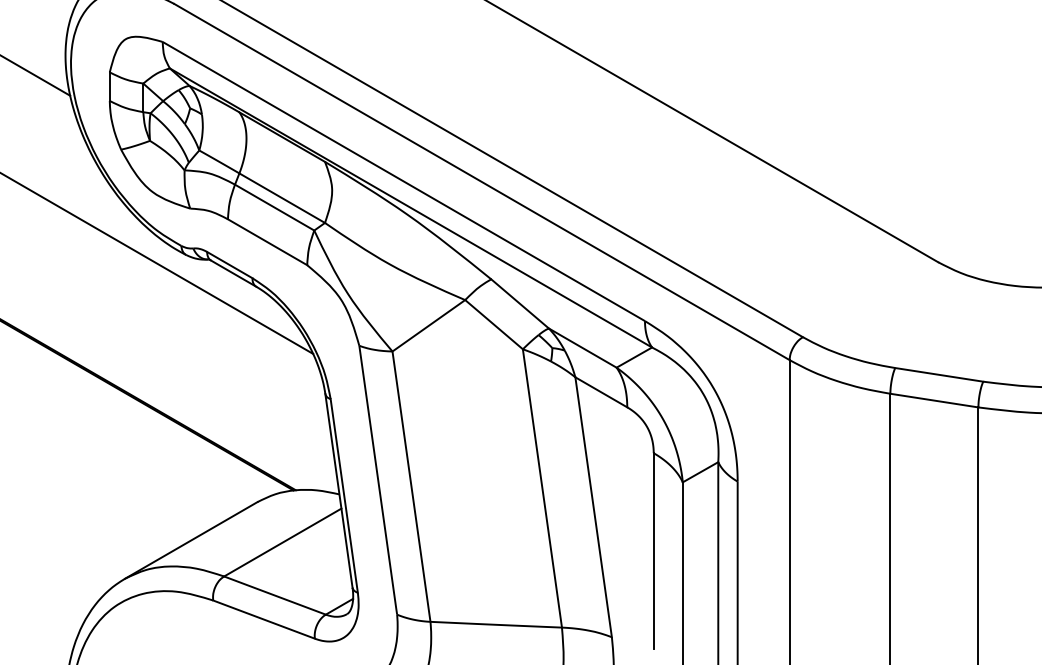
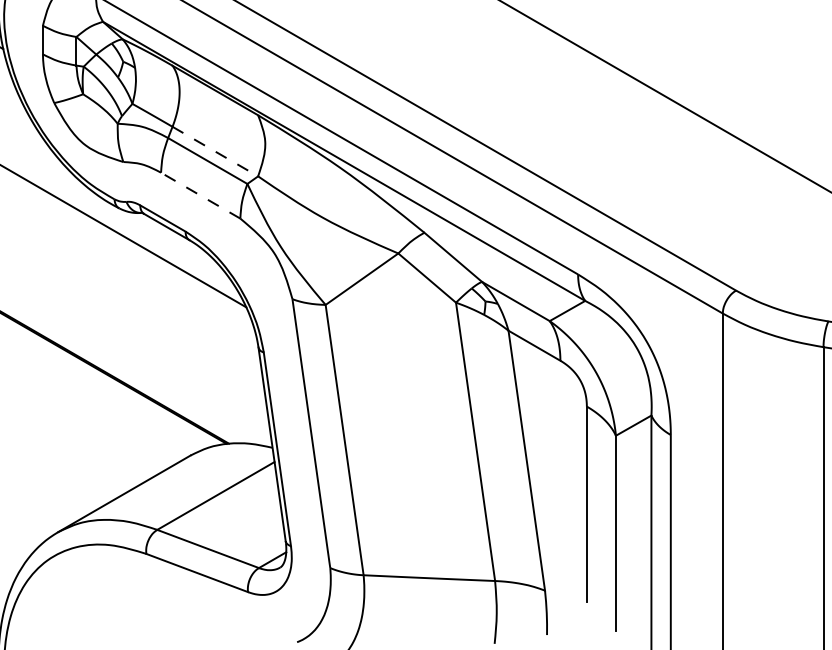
line: (282, 198) -> (215, 151), solid -> dashed
line: (267, 242) -> (200, 195), solid -> dashed

